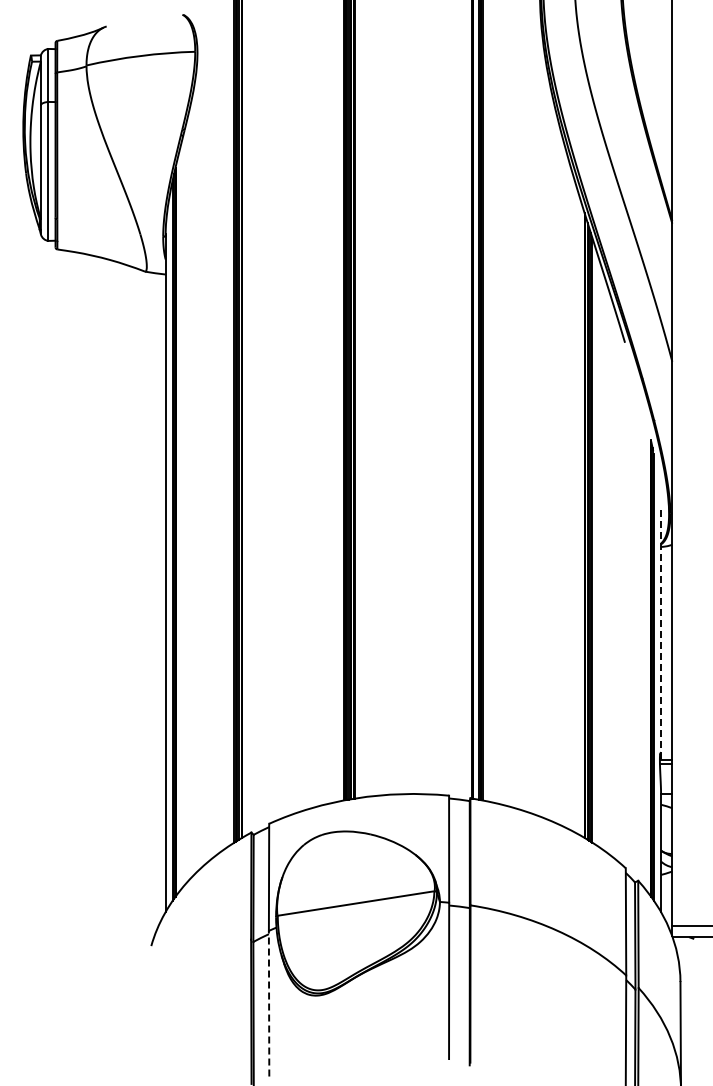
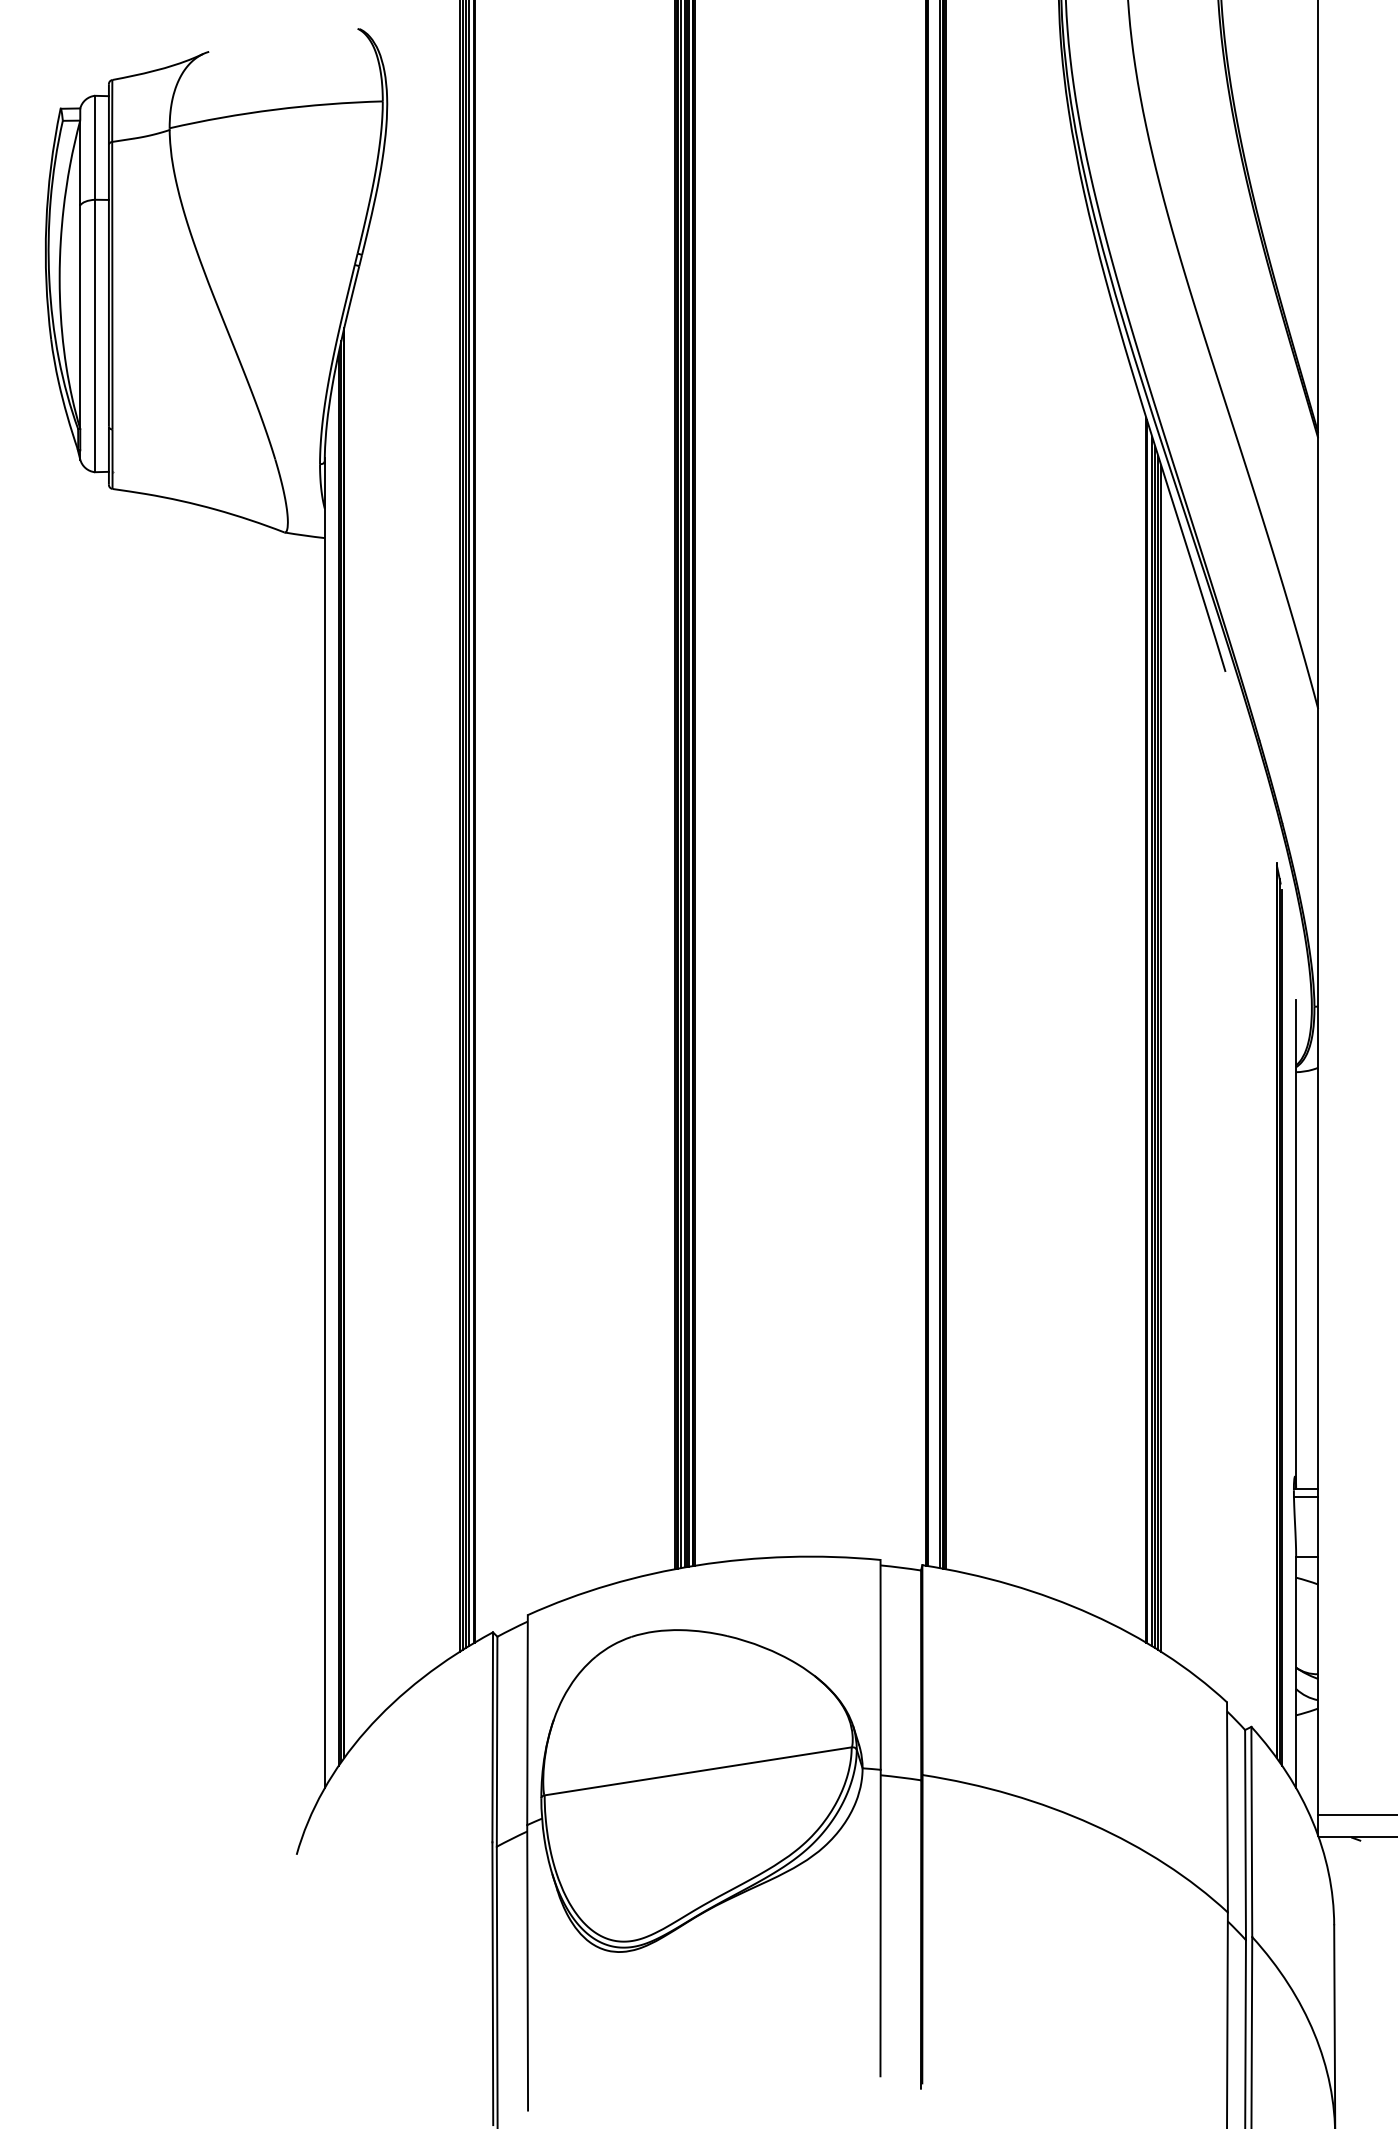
line: (661, 634) -> (1297, 1243), dashed -> solid
line: (269, 1003) -> (528, 1967), dashed -> solid

